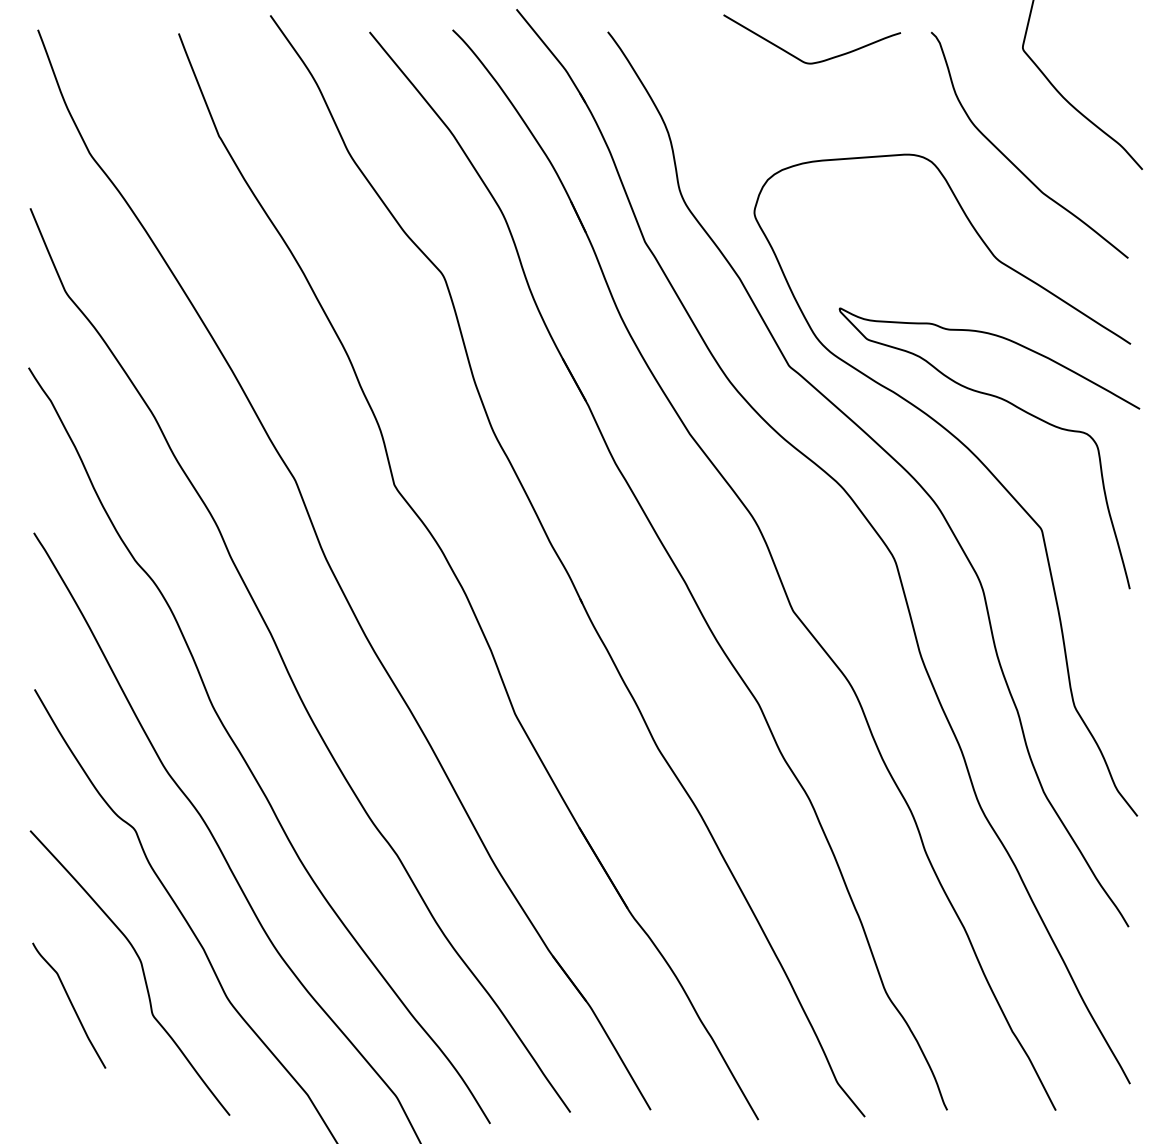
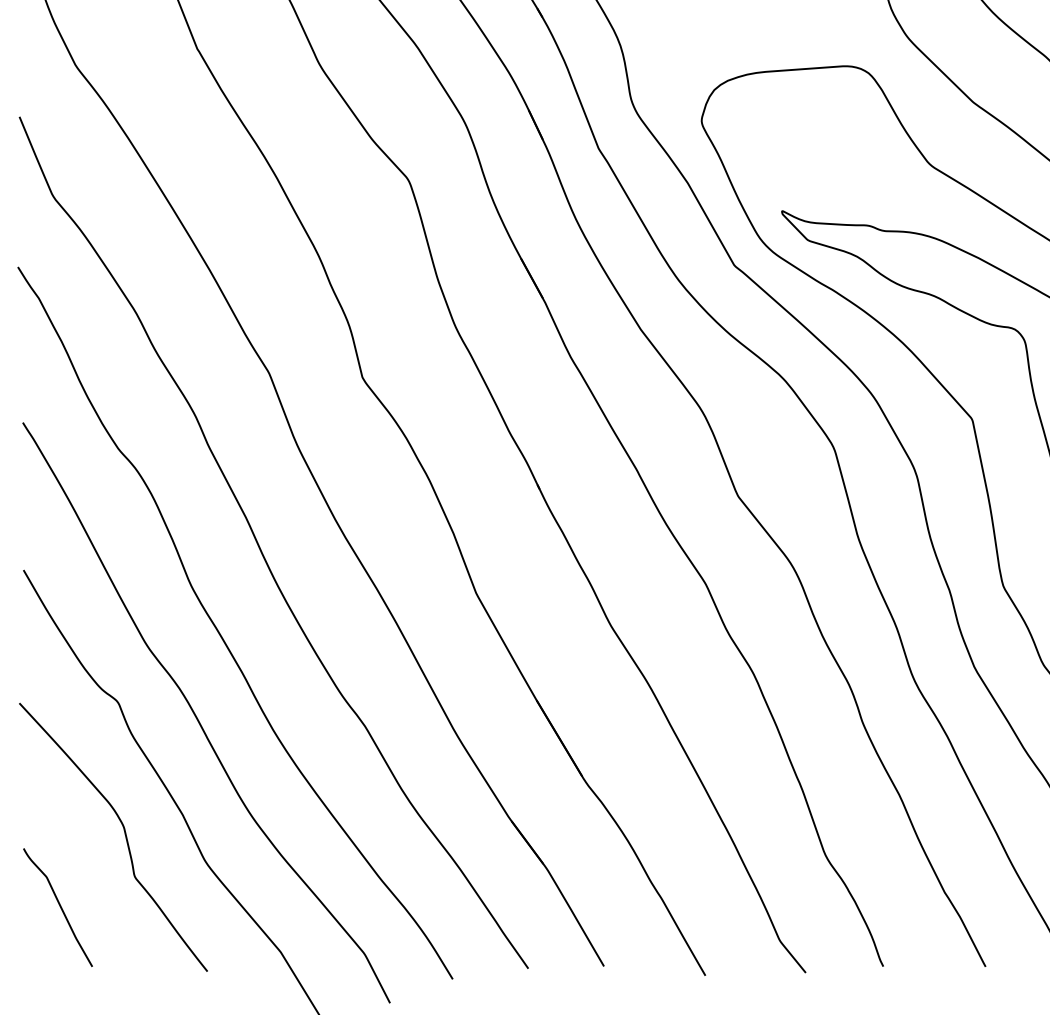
curve: (71, 1005) -> (60, 907), moved

